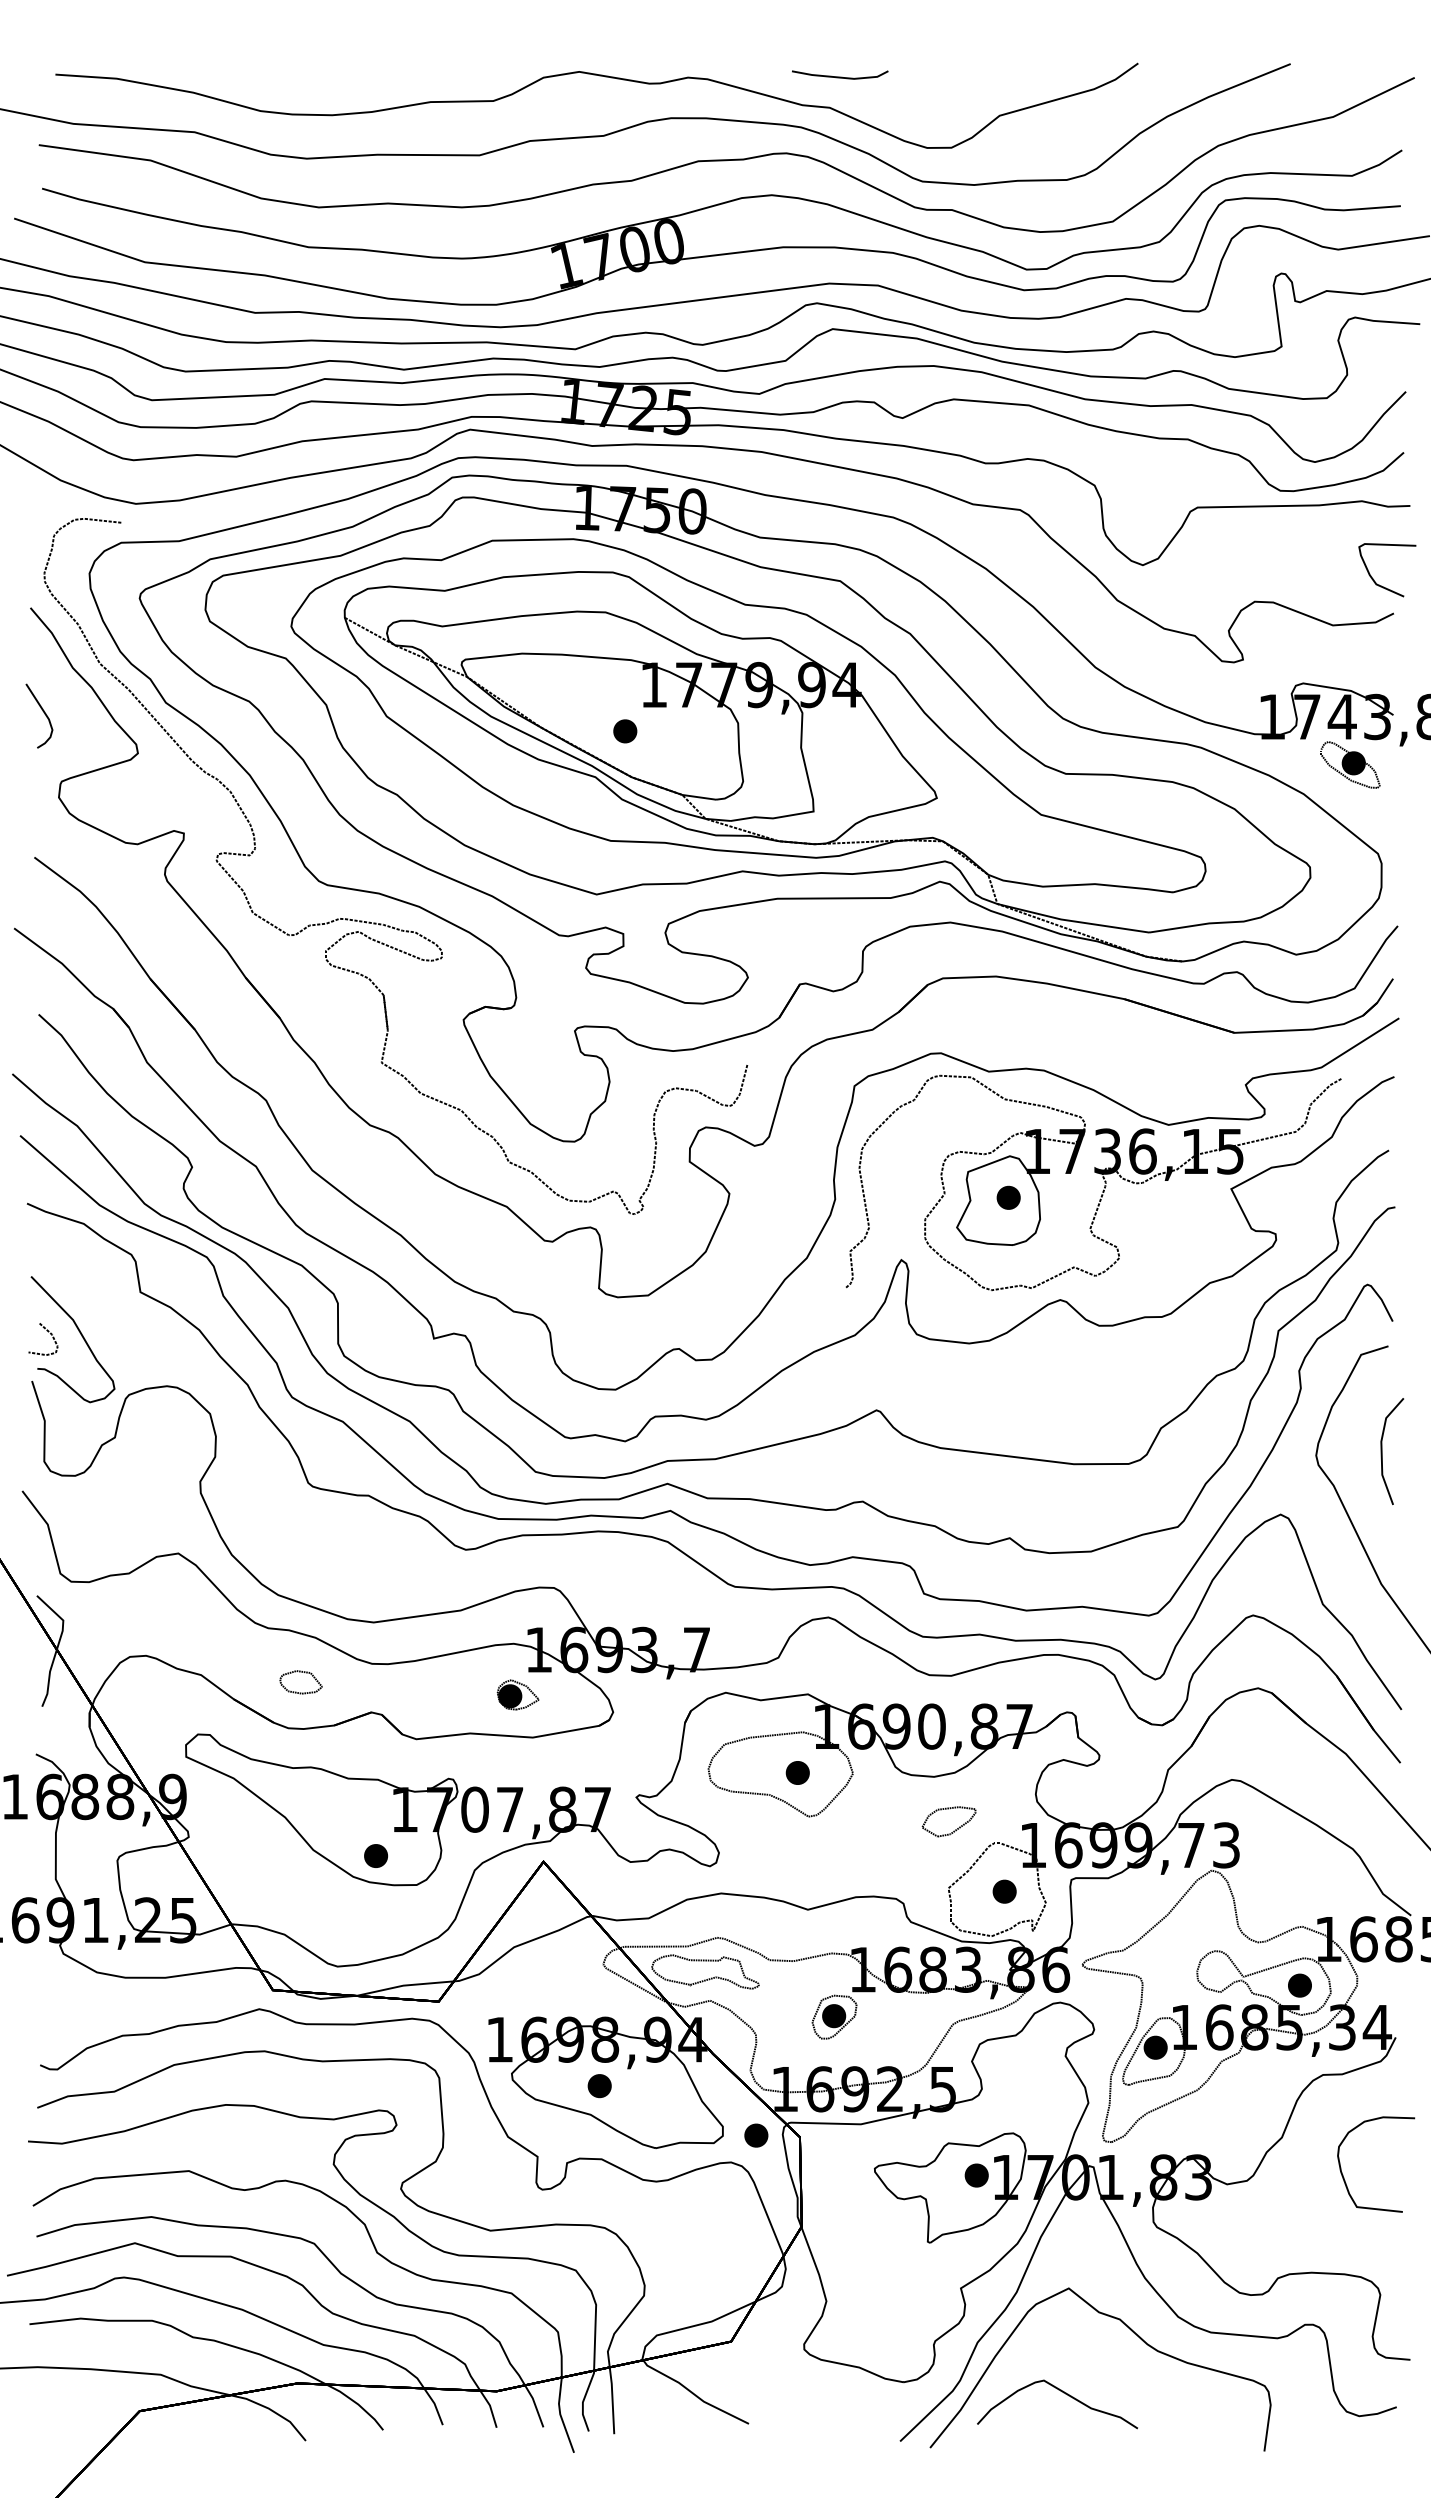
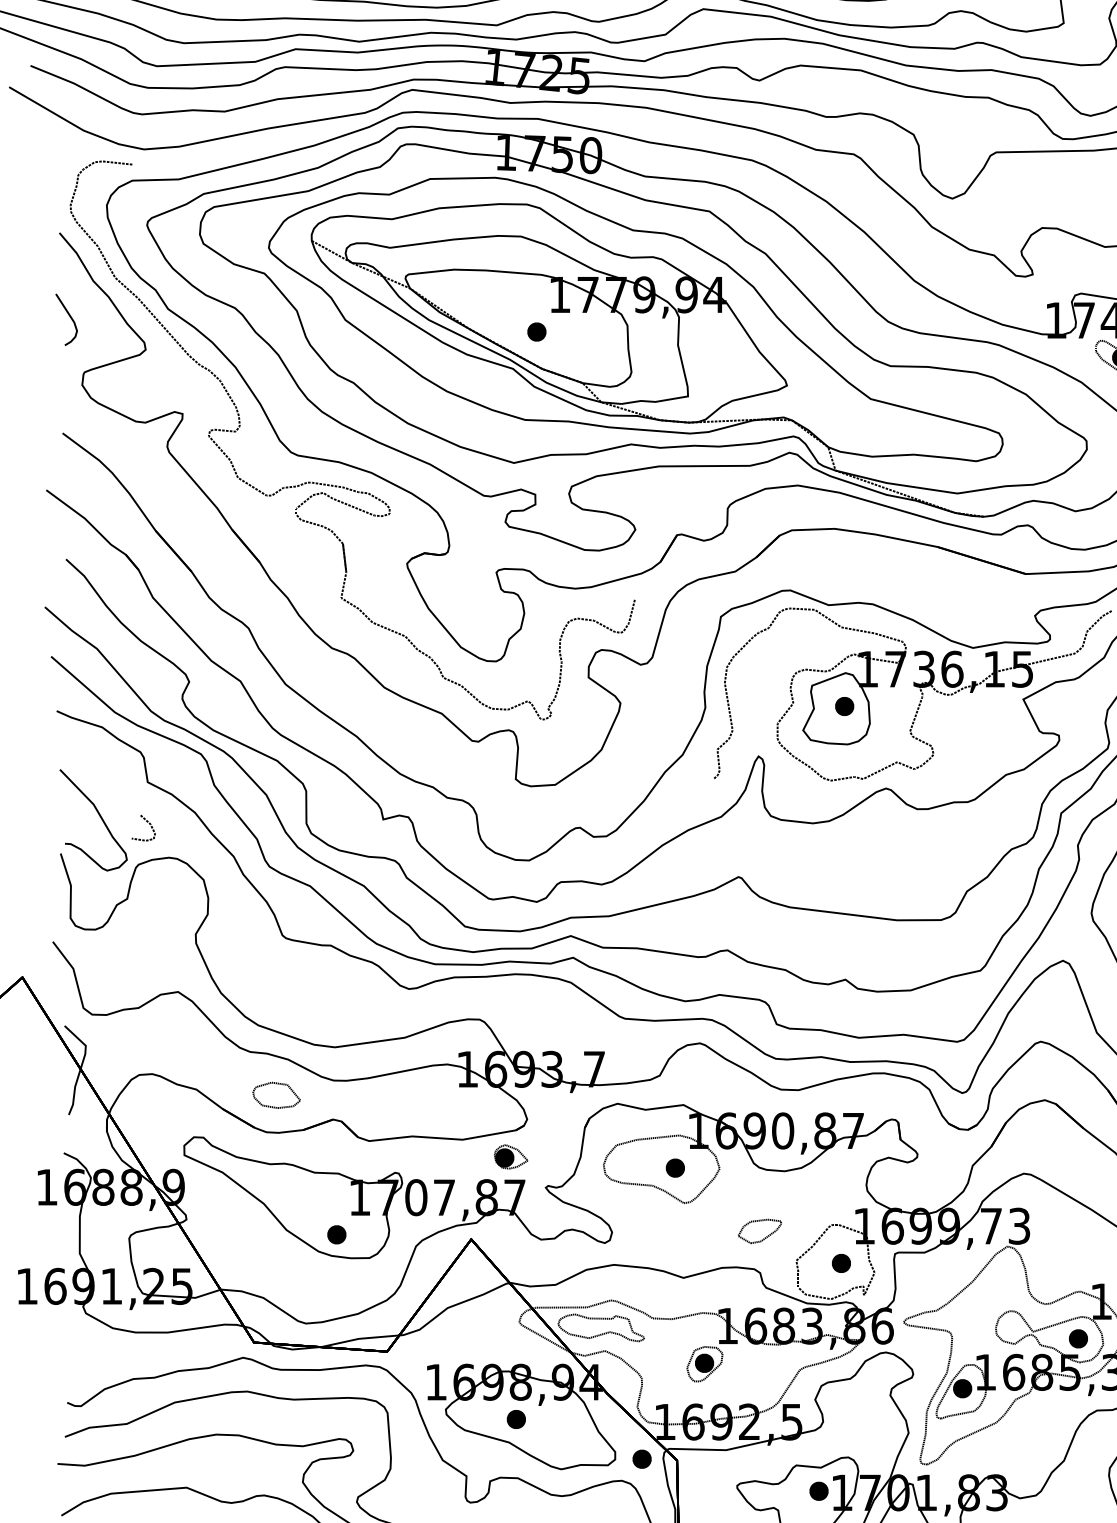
curve: (48, 1332) -> (147, 822), moved
part: (300, 1682) -> (276, 1095), size x1.4
part: (517, 1694) -> (510, 1156), moved
part: (948, 1821) -> (759, 1231), moved

